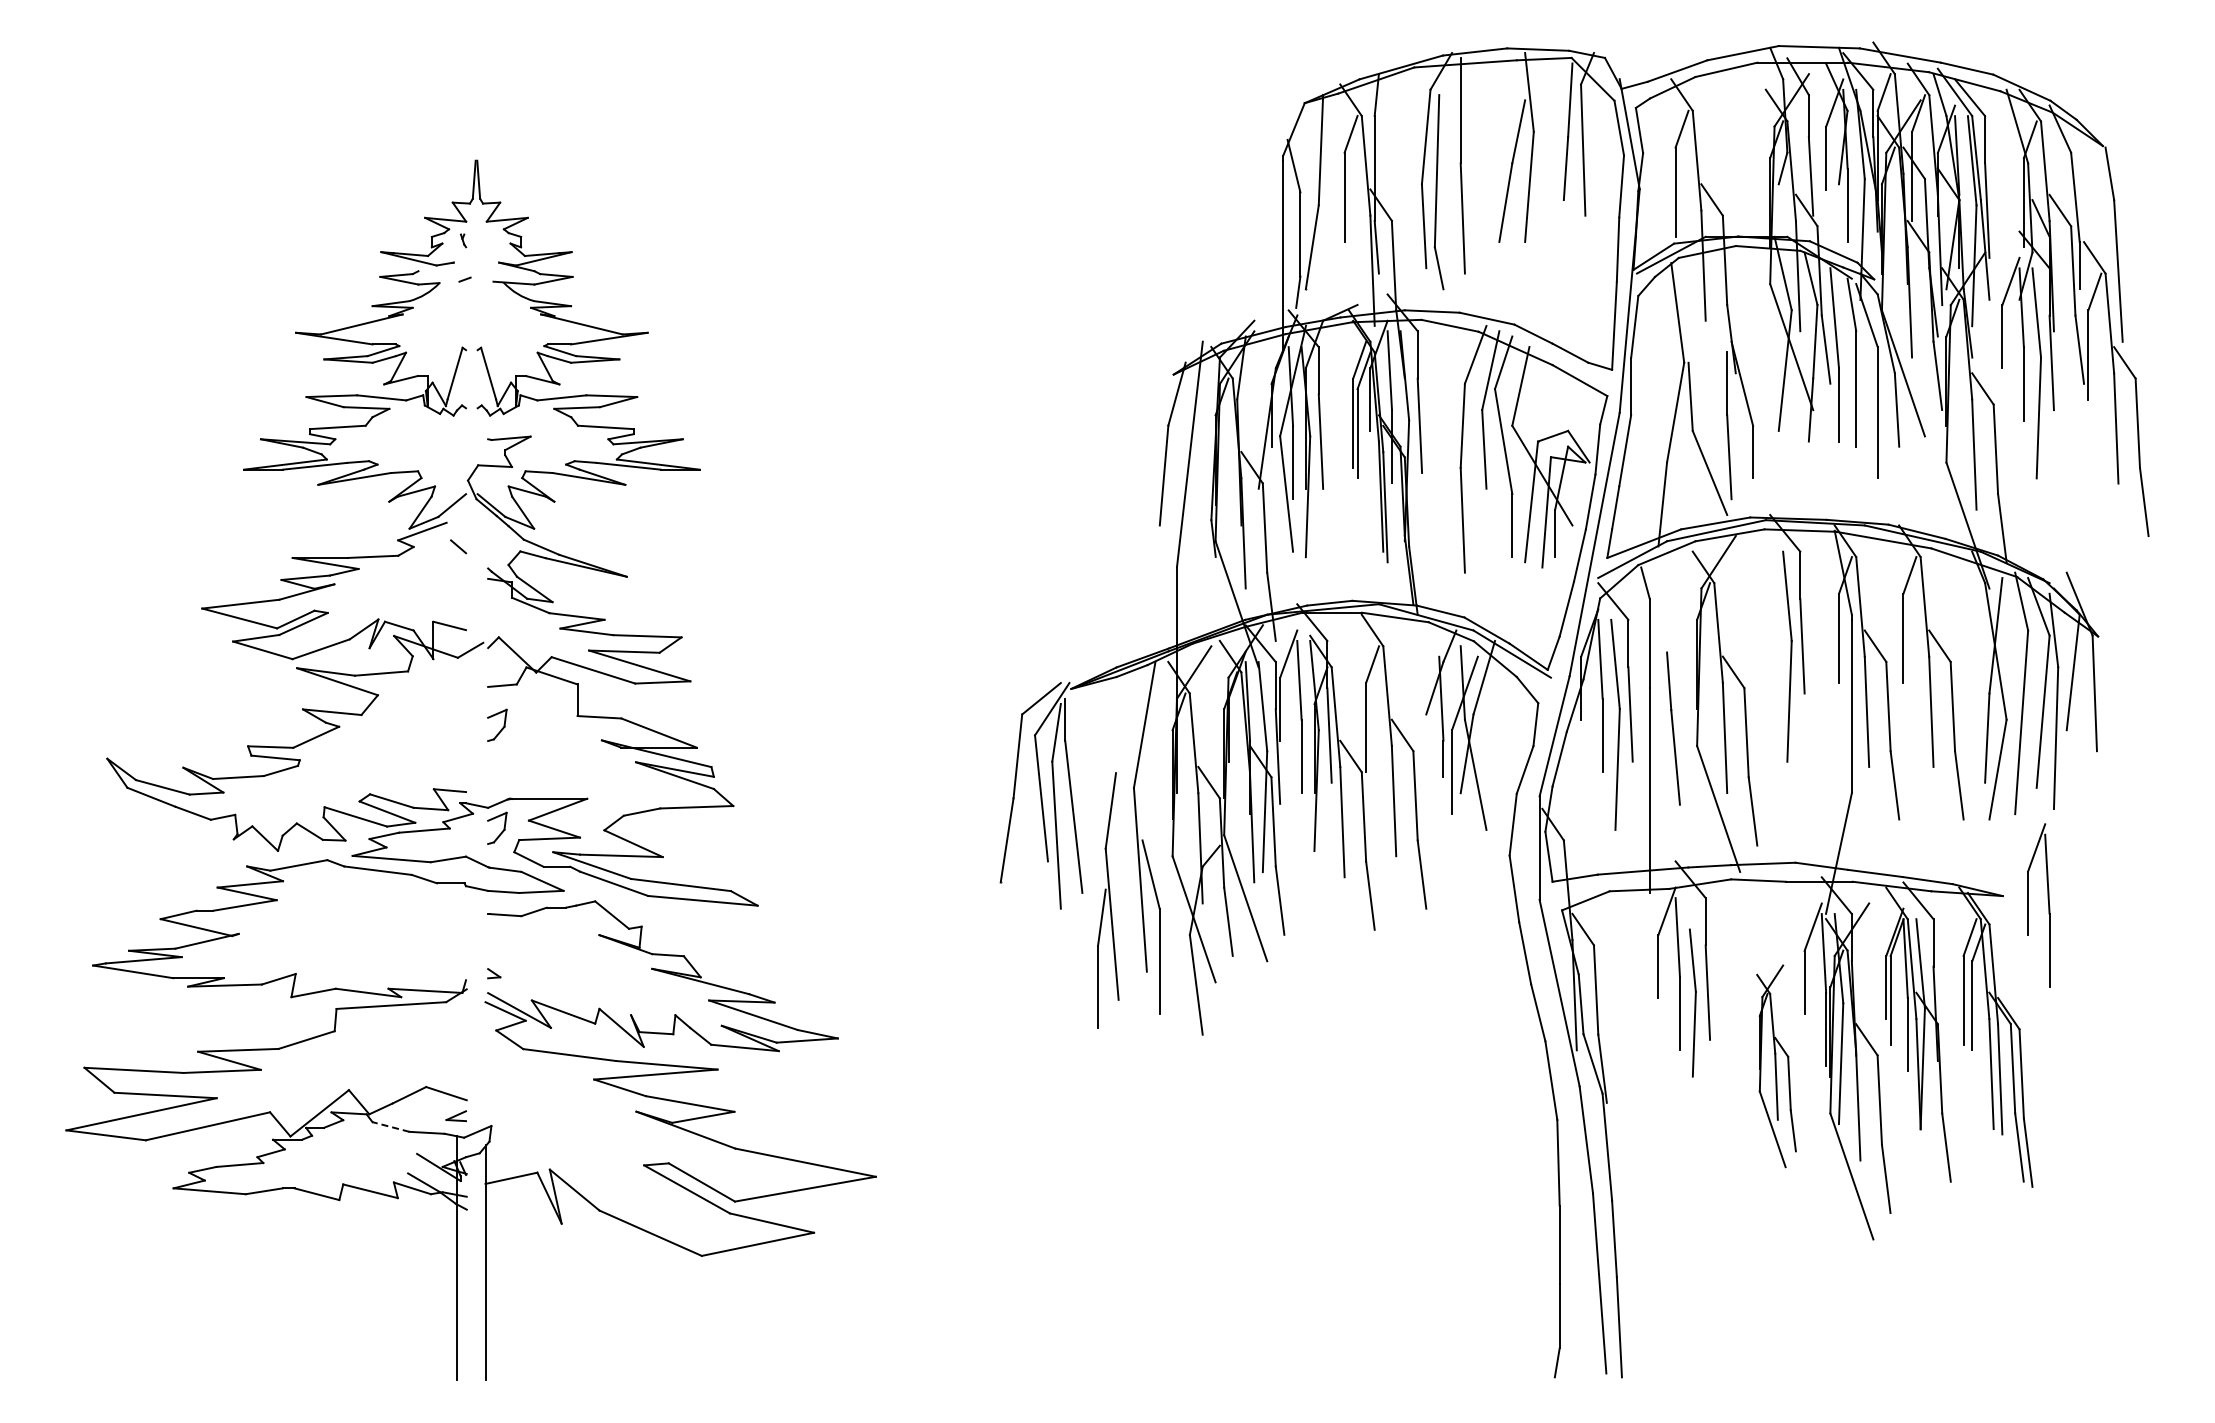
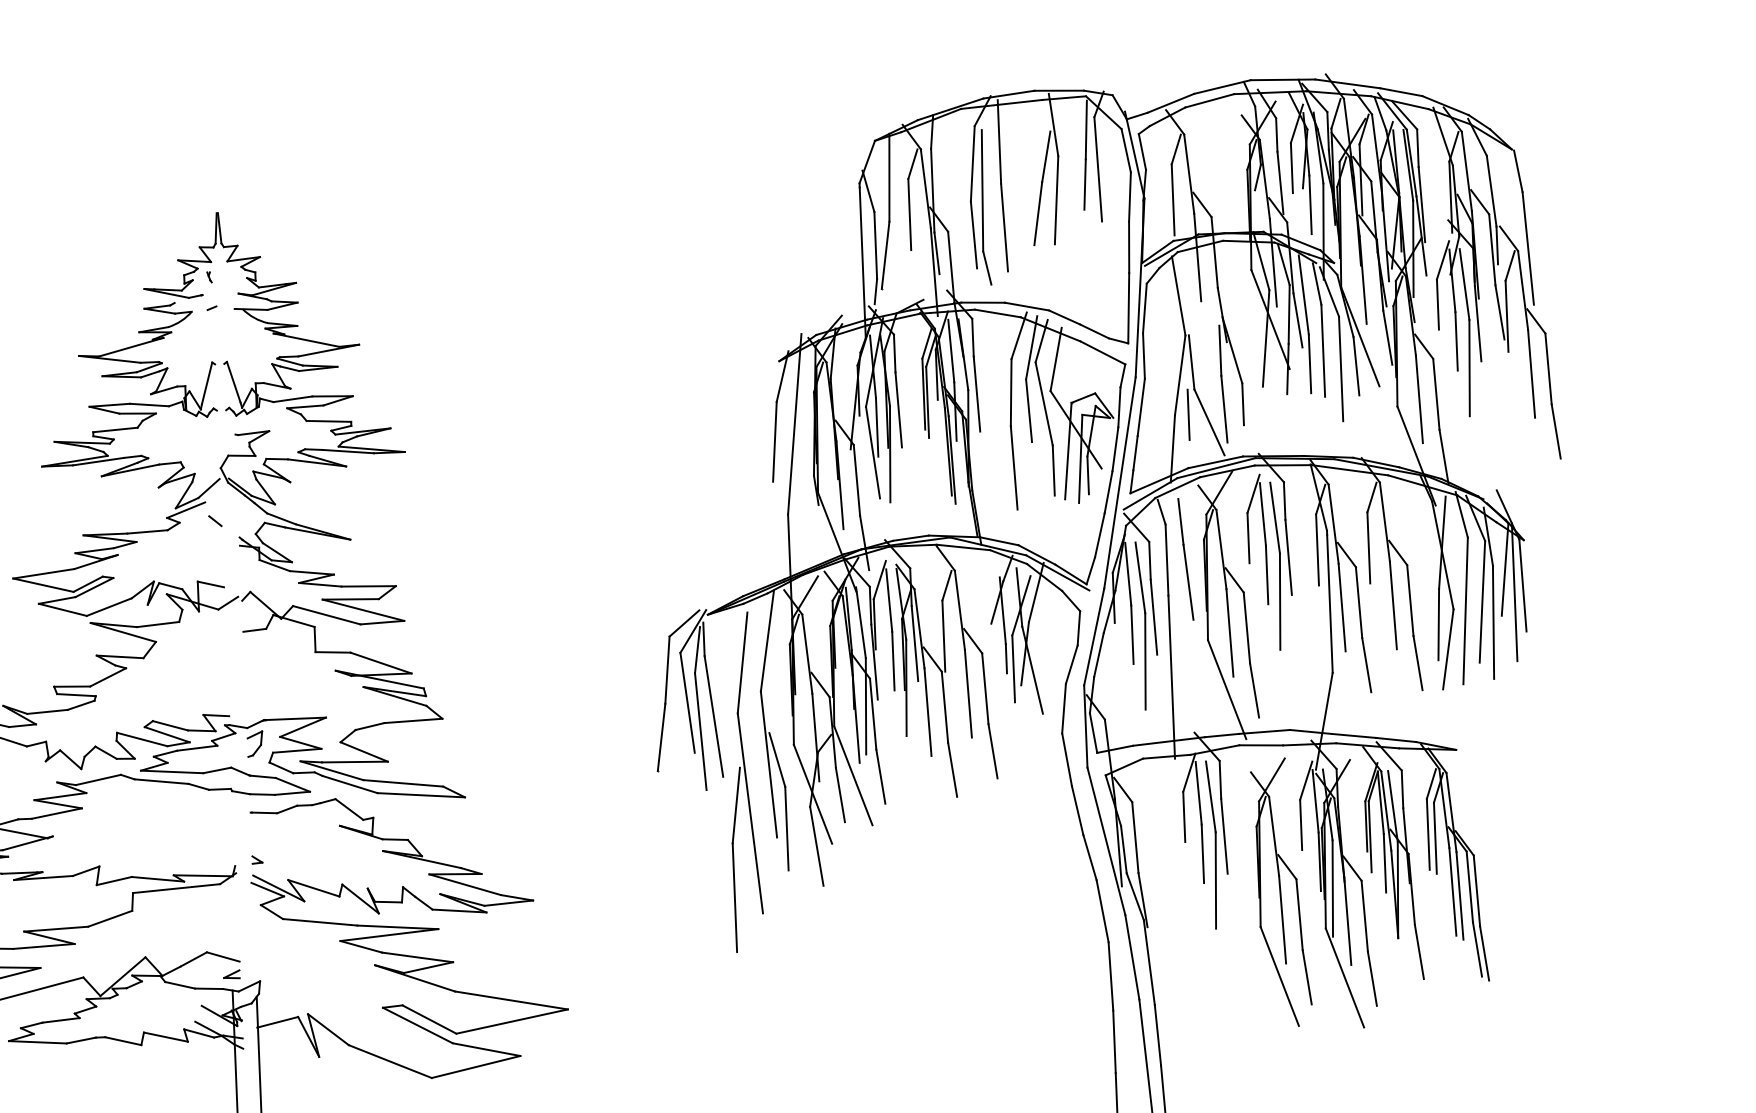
line: (1684, 462) -> (1188, 414), added
line: (2084, 700) -> (1514, 591), added
part: (497, 724) -> (252, 661), removed
line: (1673, 728) -> (1185, 559), moved
part: (1108, 900) -> (744, 782), size x1.67
part: (2028, 905) -> (1248, 540), moved
part: (1692, 1002) -> (1212, 844), size x1.43
part: (1776, 1066) -> (1281, 892), size x1.67
line: (390, 1126) -> (179, 984), dashed -> solid

